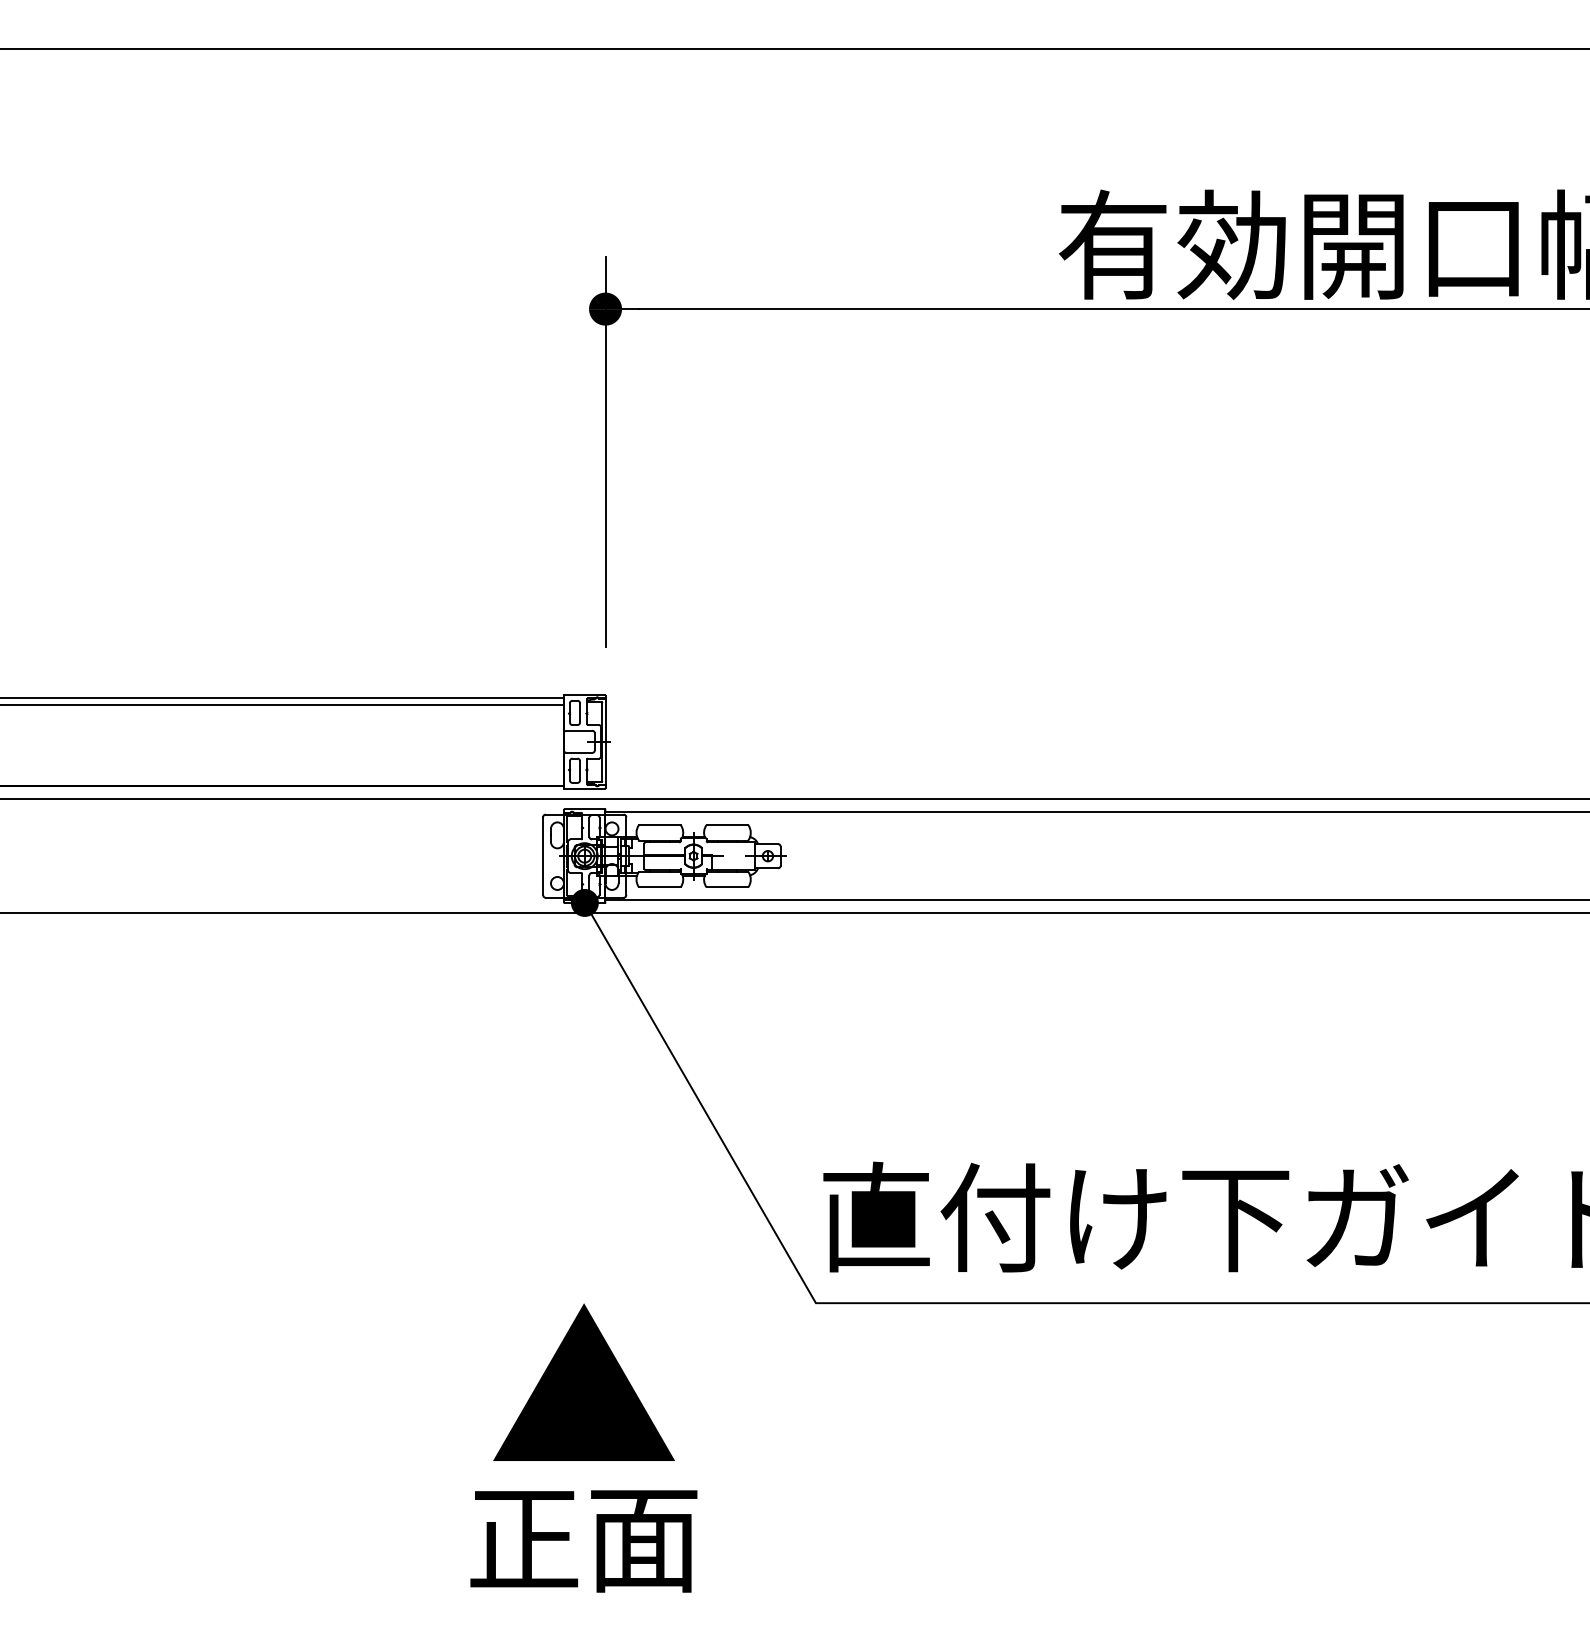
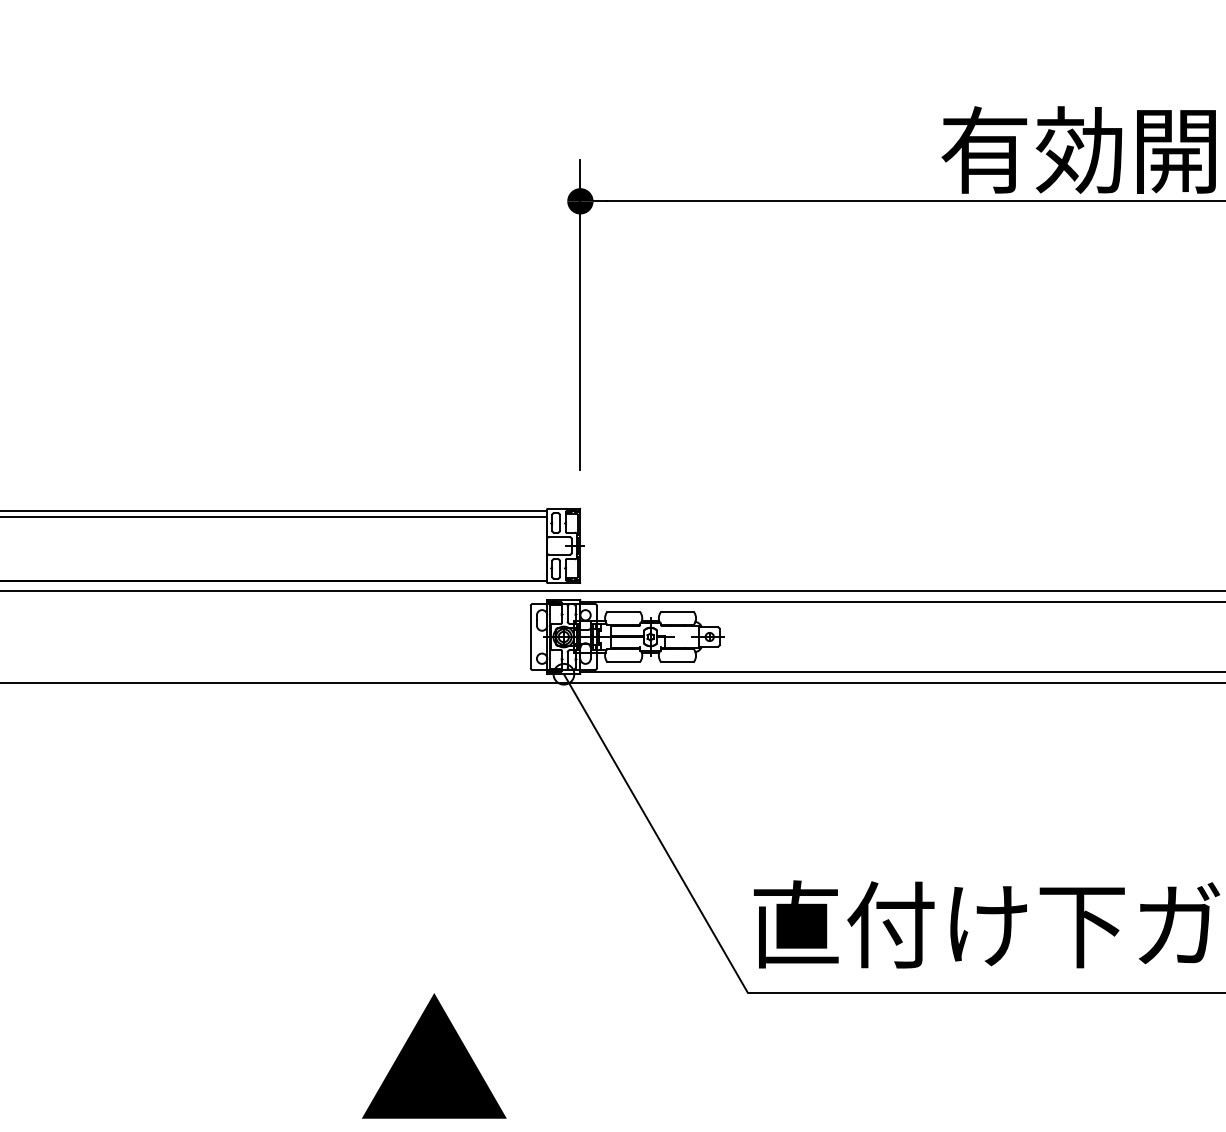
fill: (584, 902) -> (563, 673), removed
part: (583, 1381) -> (433, 1055), moved

